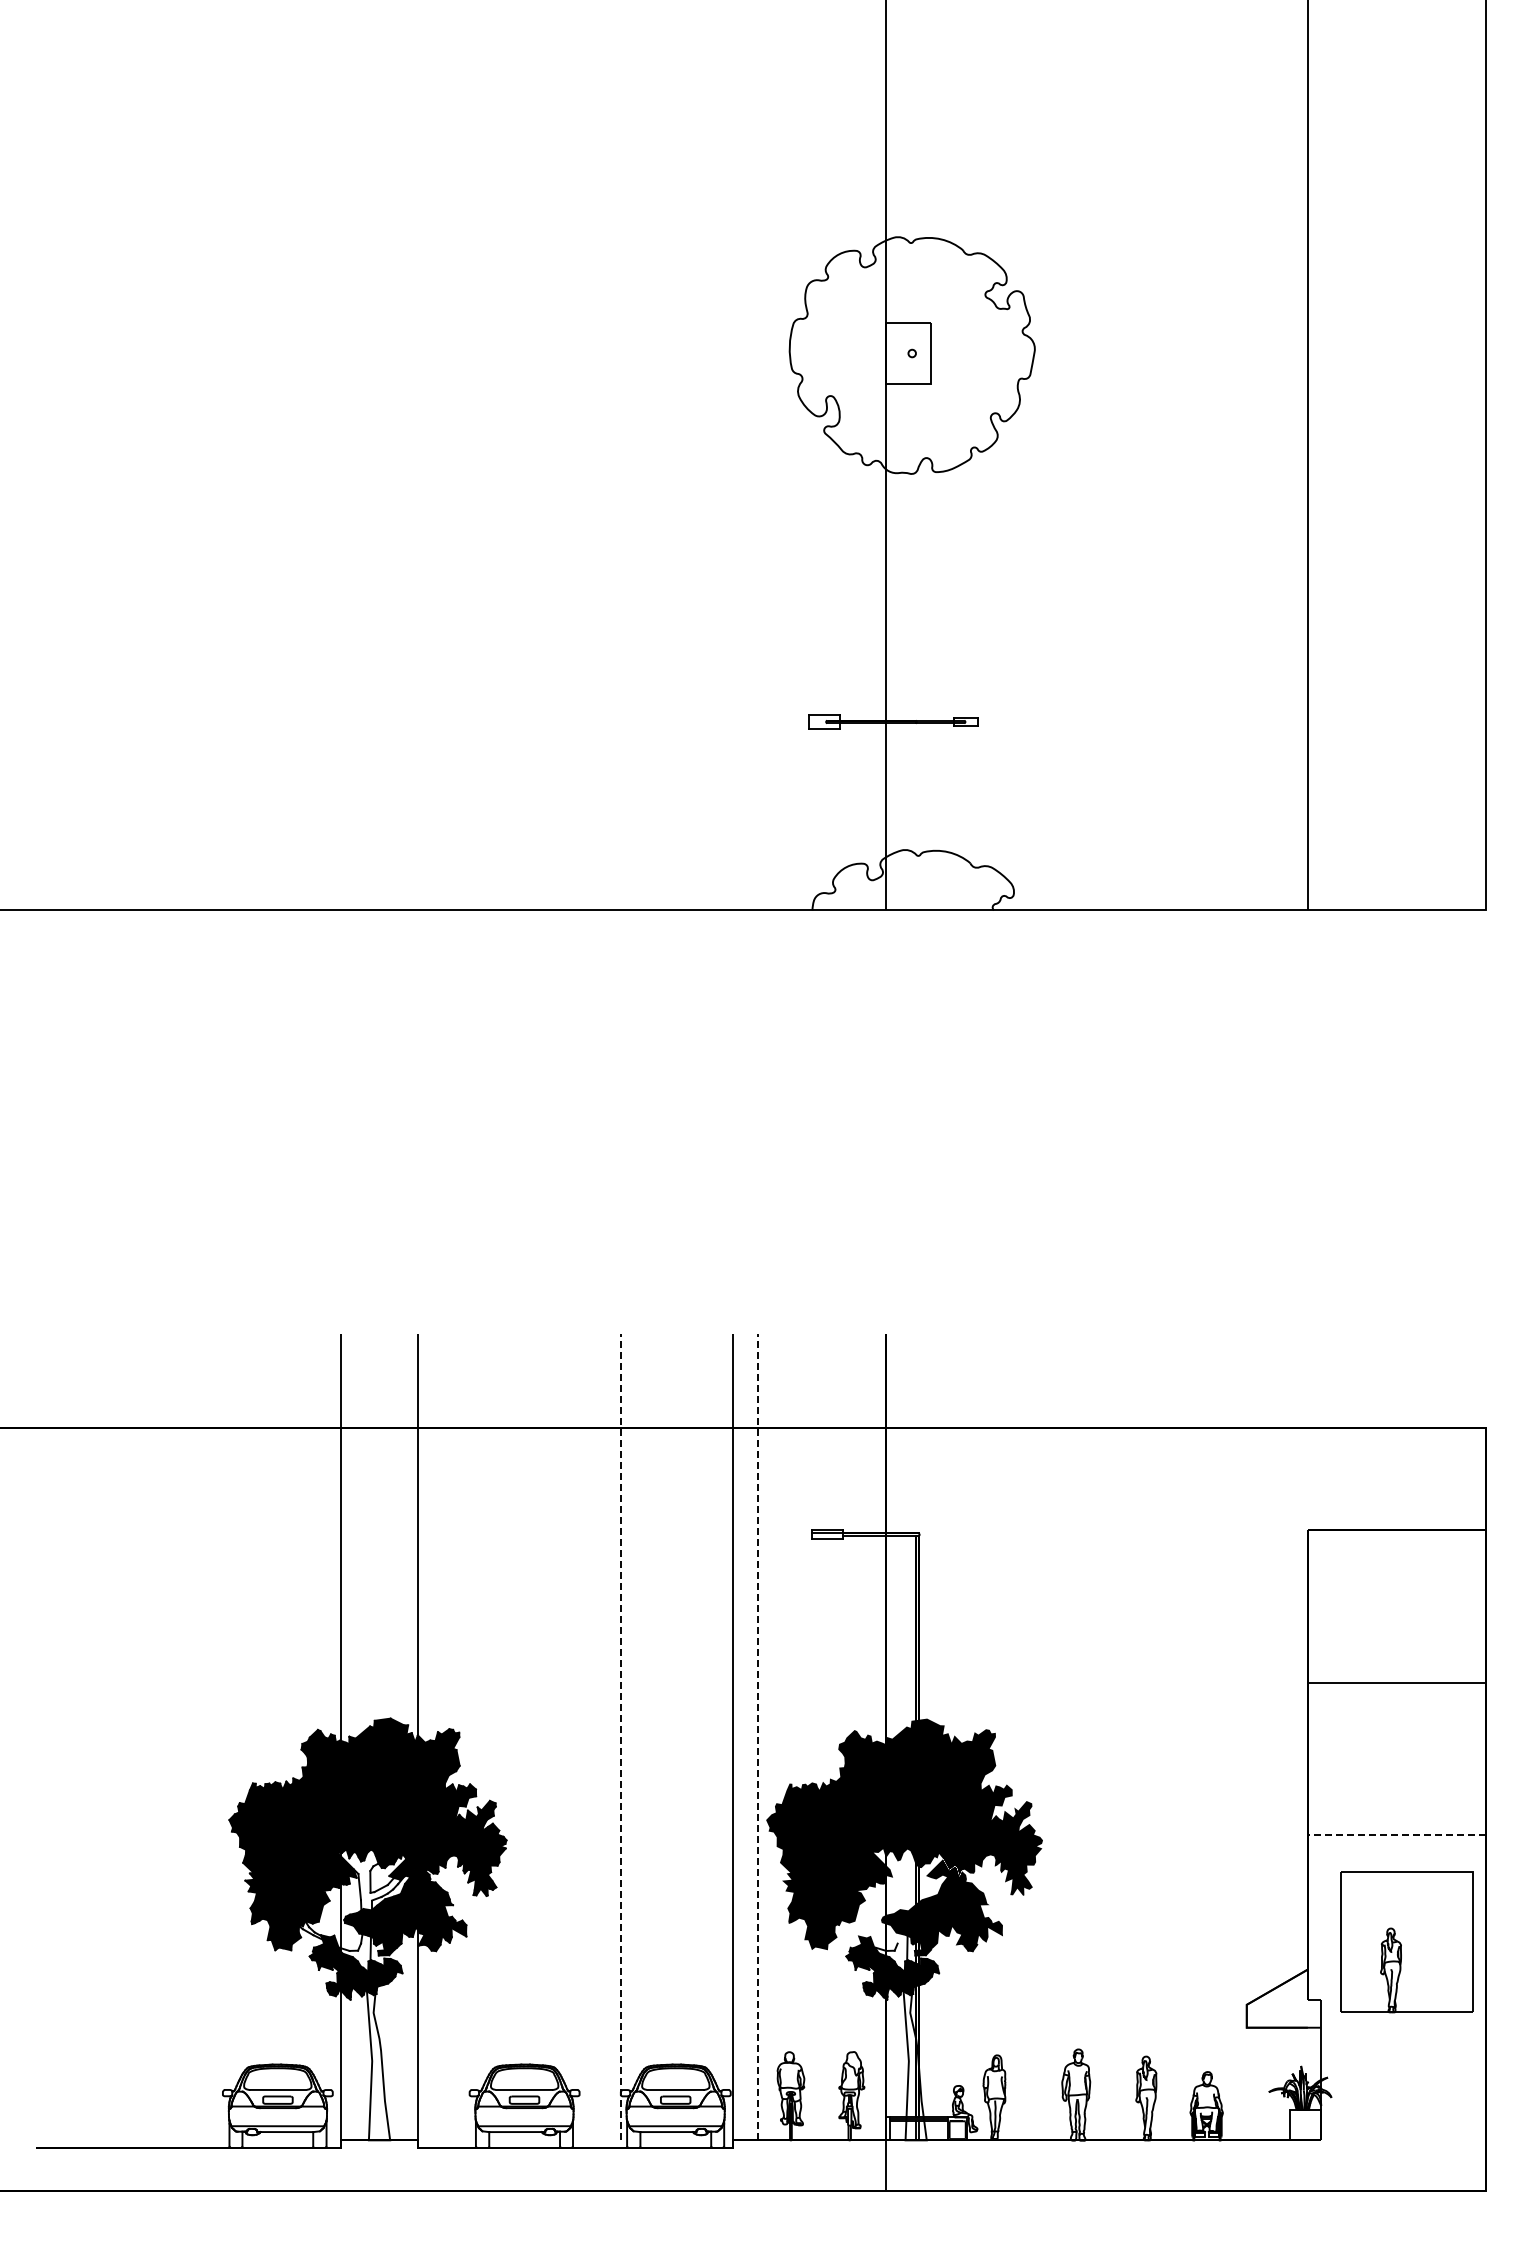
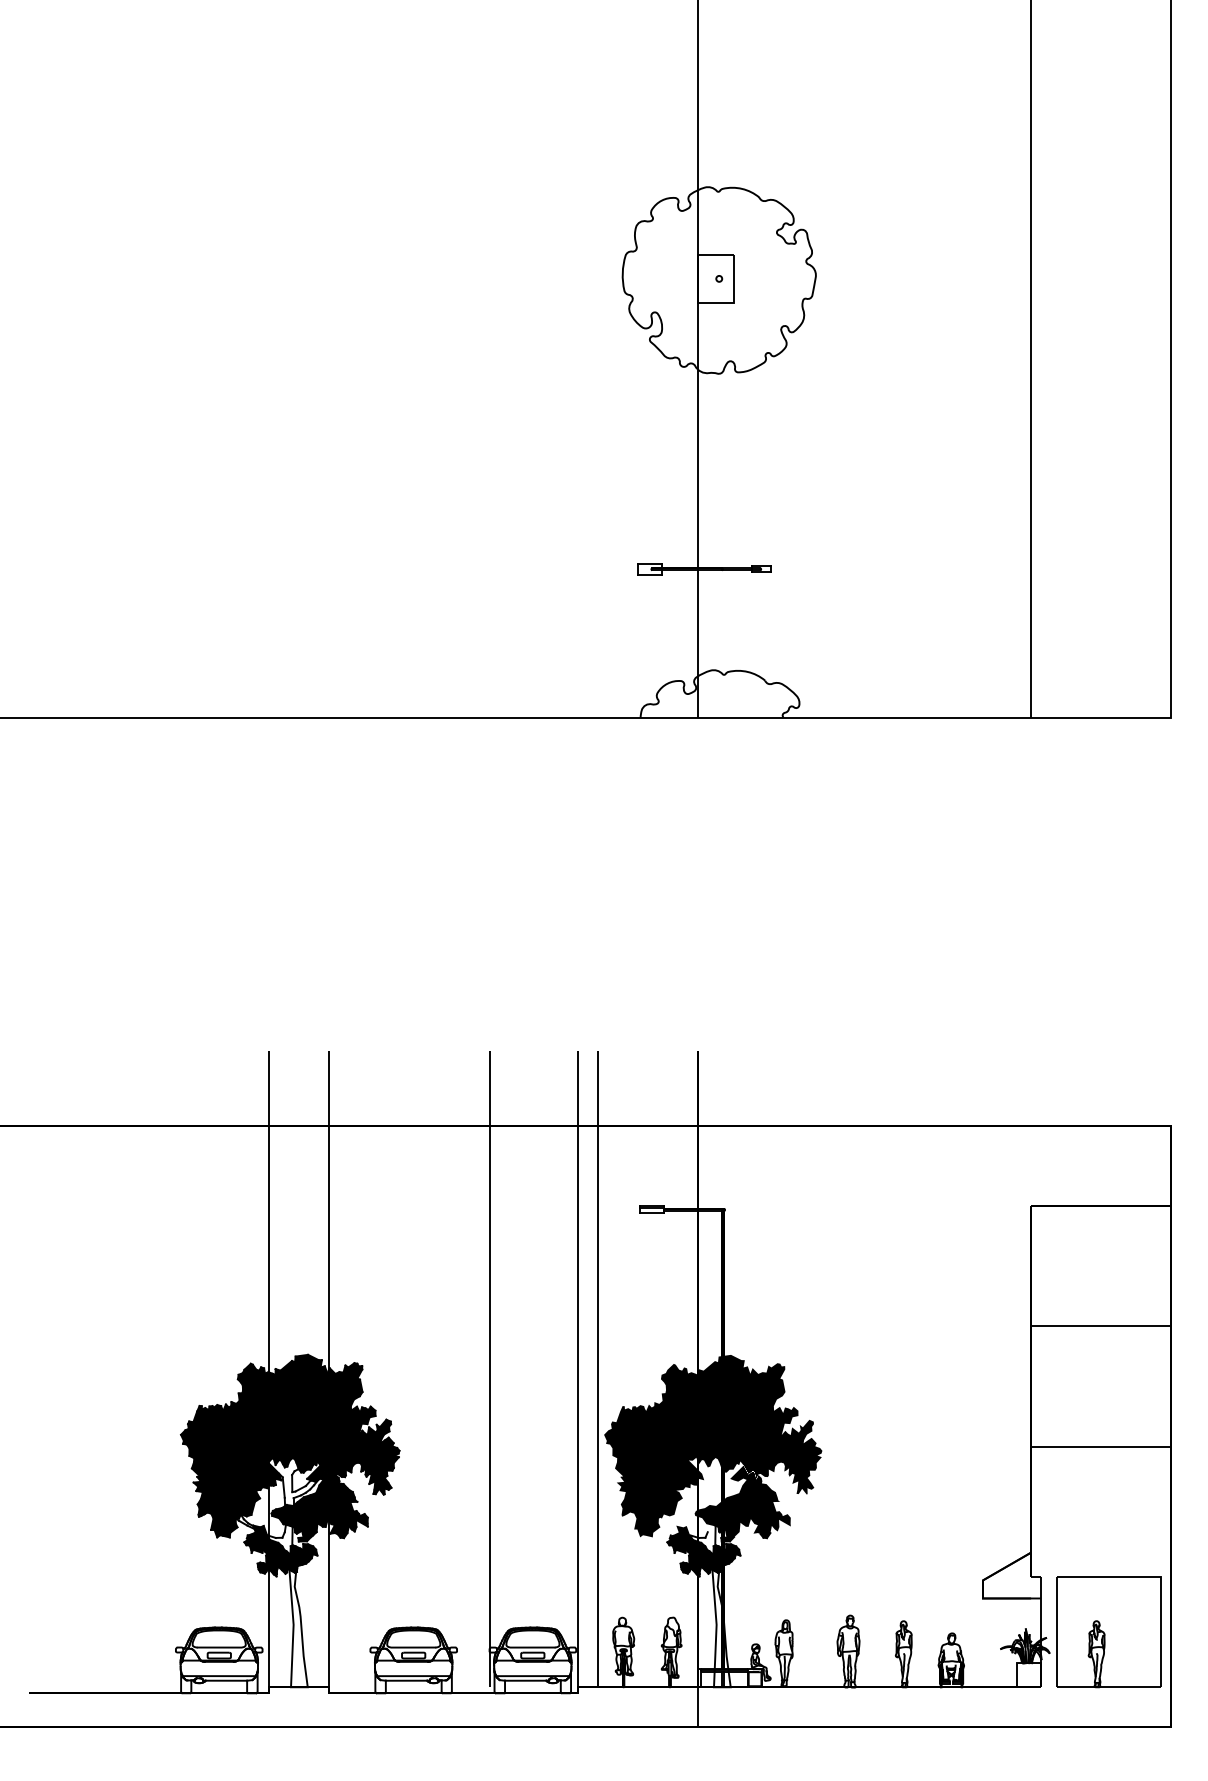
line: (621, 1736) -> (490, 1368), dashed -> solid
line: (758, 1736) -> (598, 1368), dashed -> solid
line: (1396, 1835) -> (1100, 1446), dashed -> solid
part: (1406, 1942) -> (1108, 1632), moved

